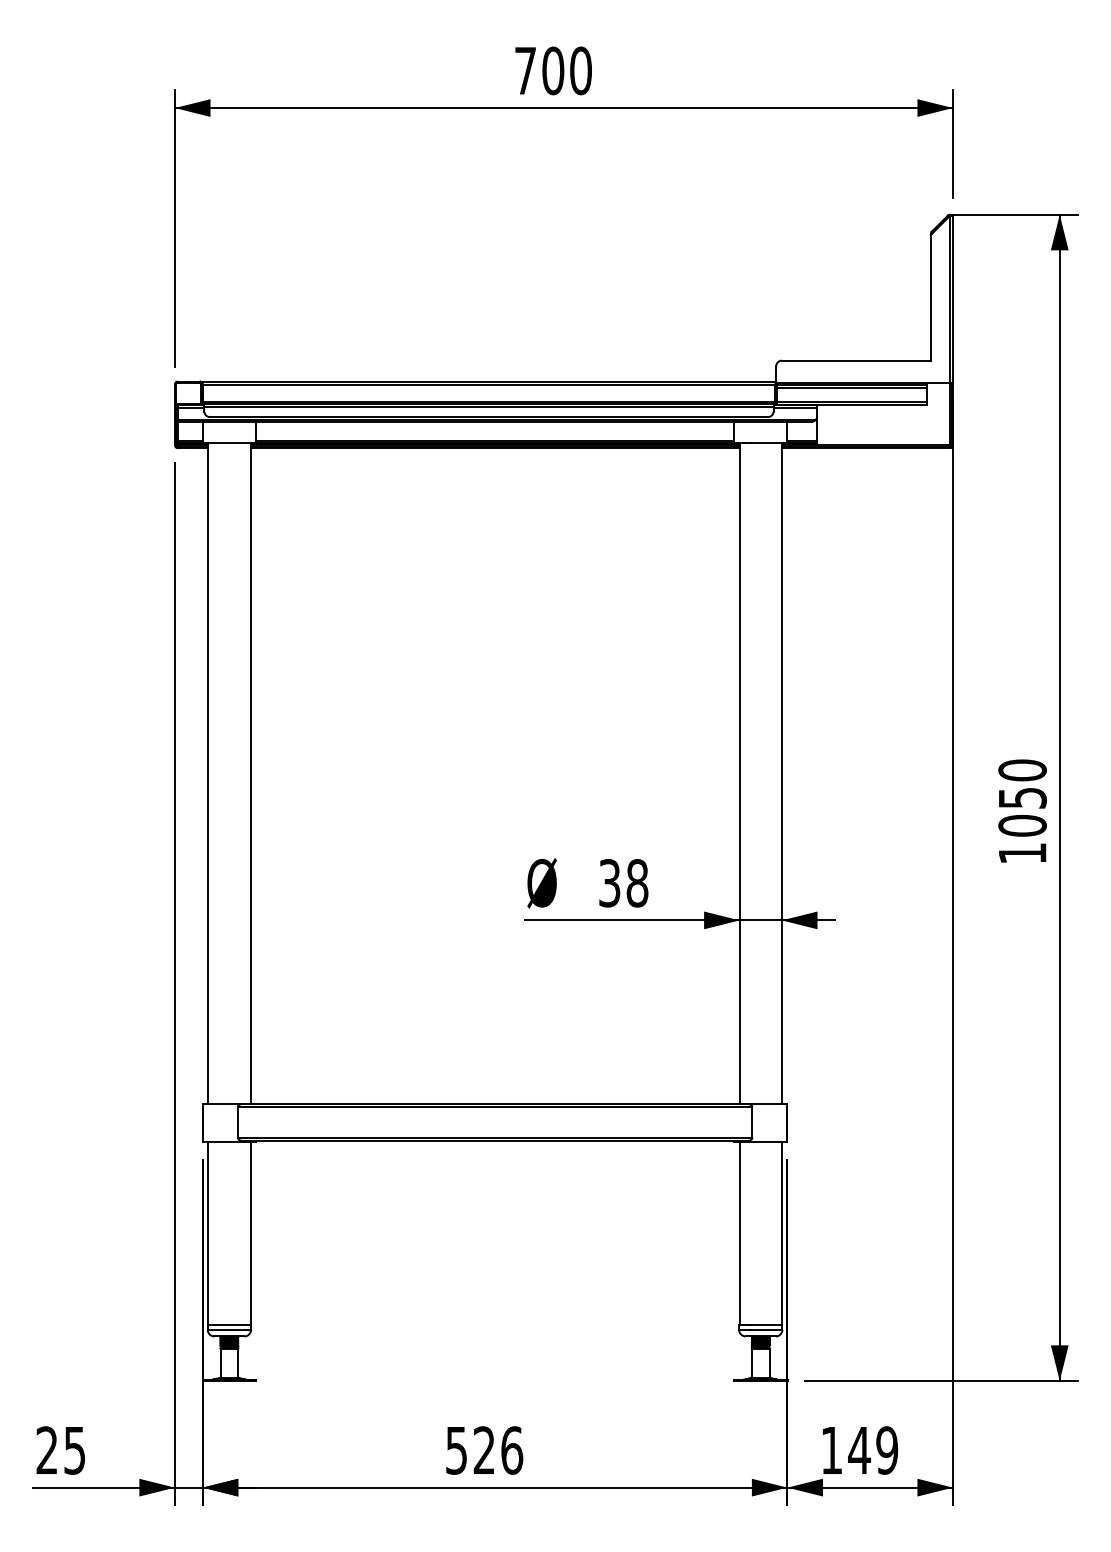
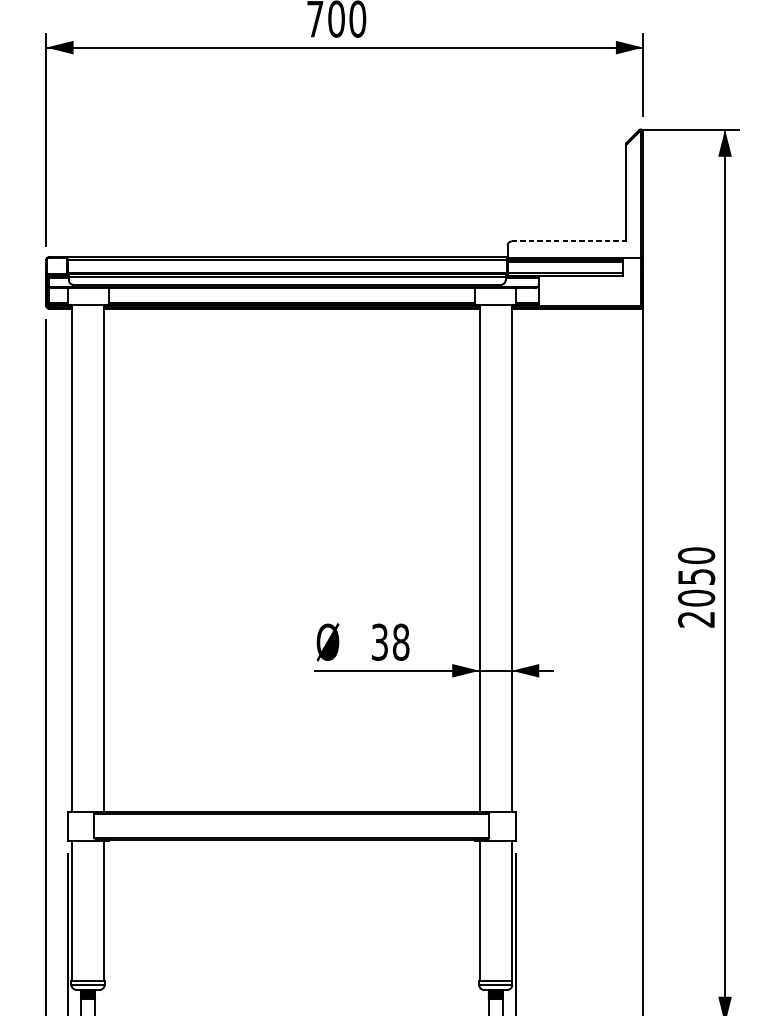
line: (856, 360) -> (569, 241), solid -> dashed
text: (1022, 853) -> (696, 619), 1050 -> 2050

